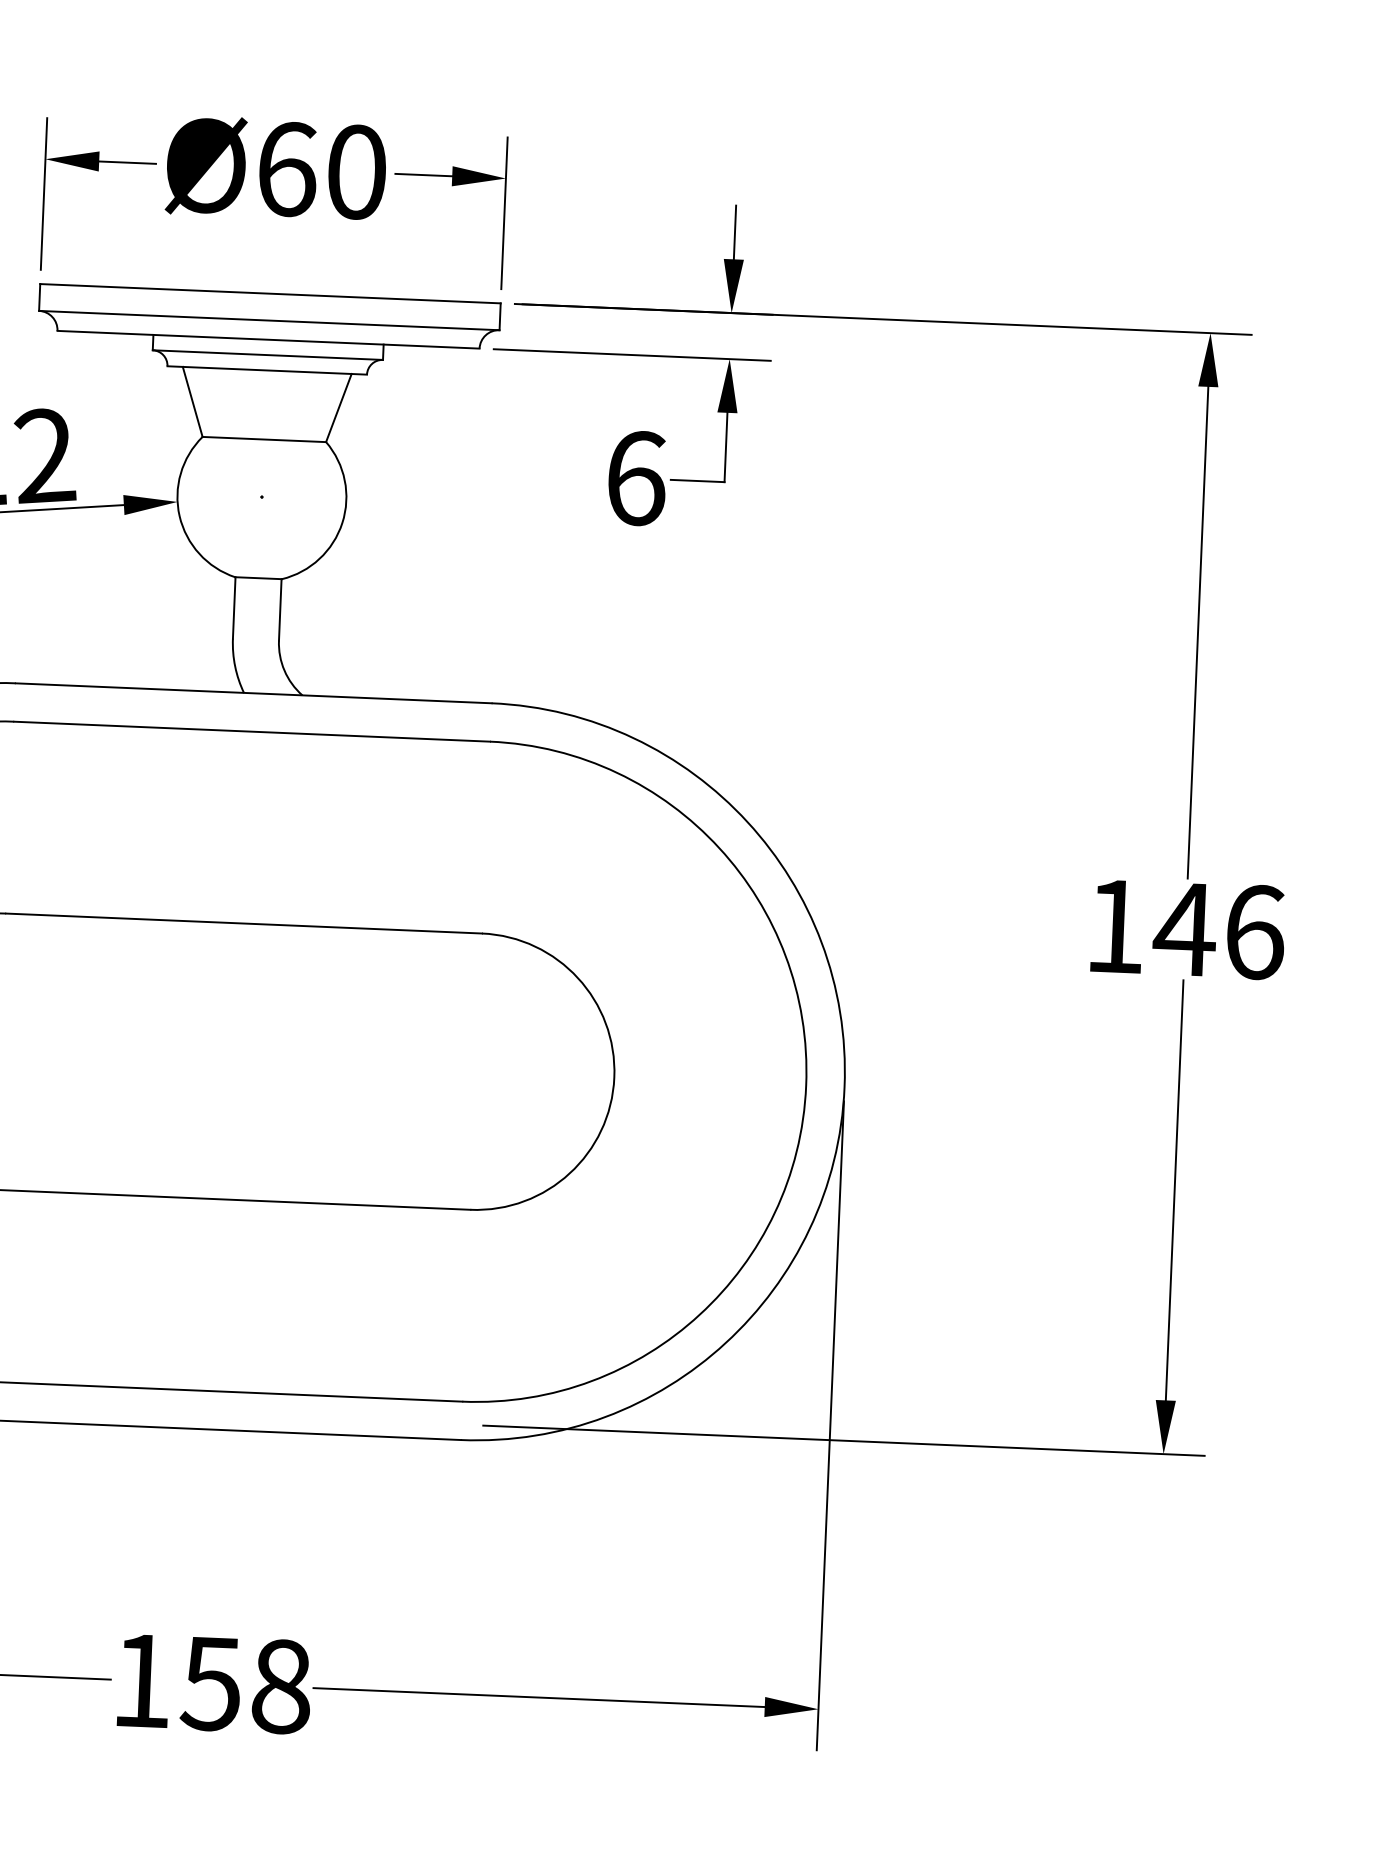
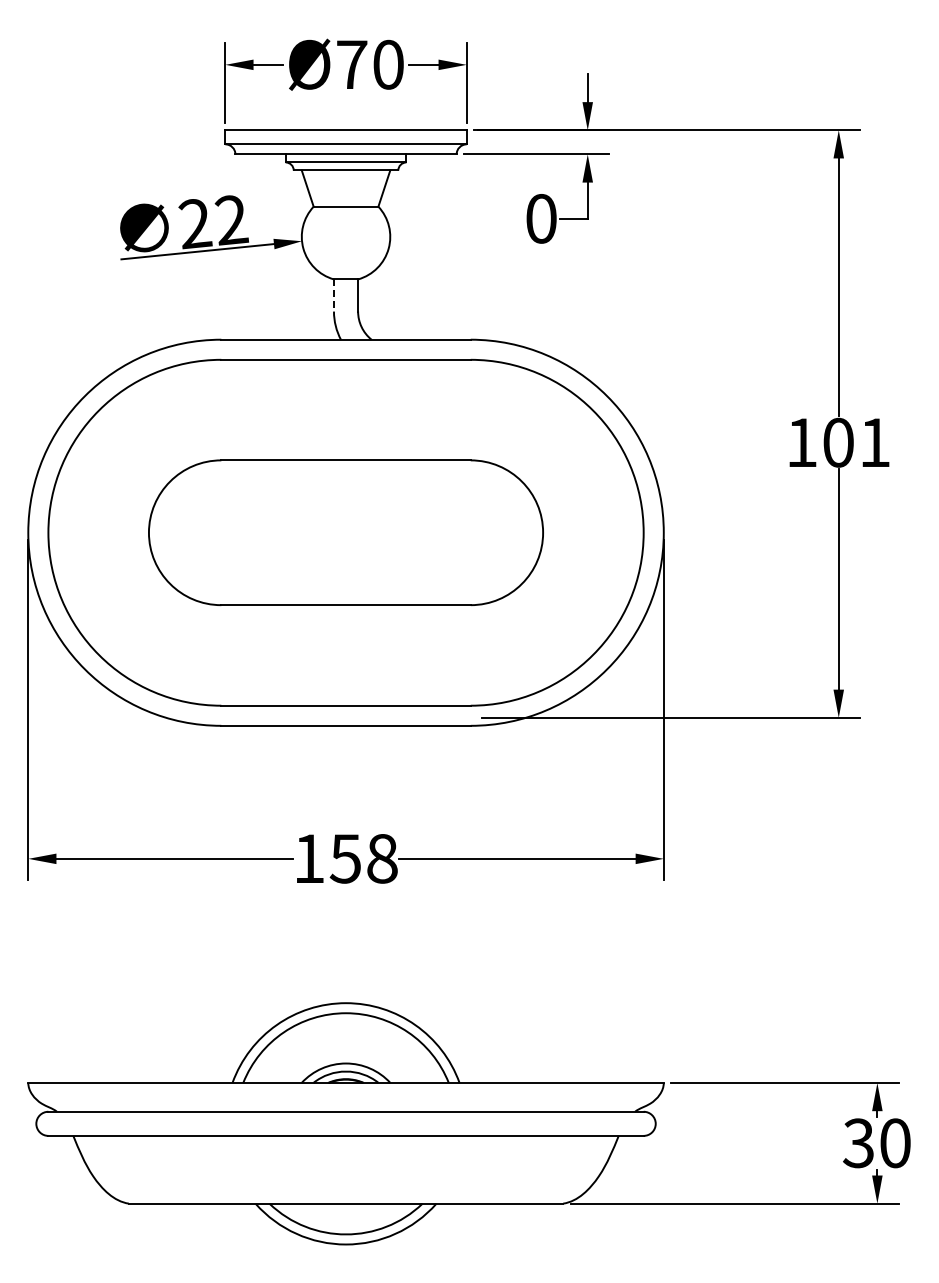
text: (288, 168) -> (352, 64), Ø60 -> Ø70
text: (636, 477) -> (541, 218), 6 -> 0
line: (233, 607) -> (333, 295), solid -> dashed
text: (1217, 930) -> (855, 442), 146 -> 101

